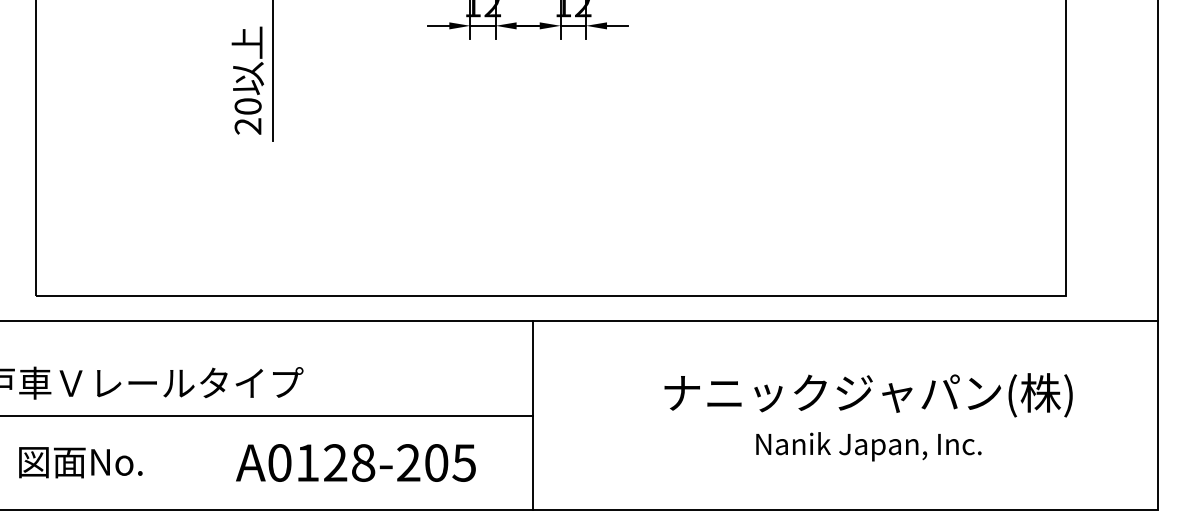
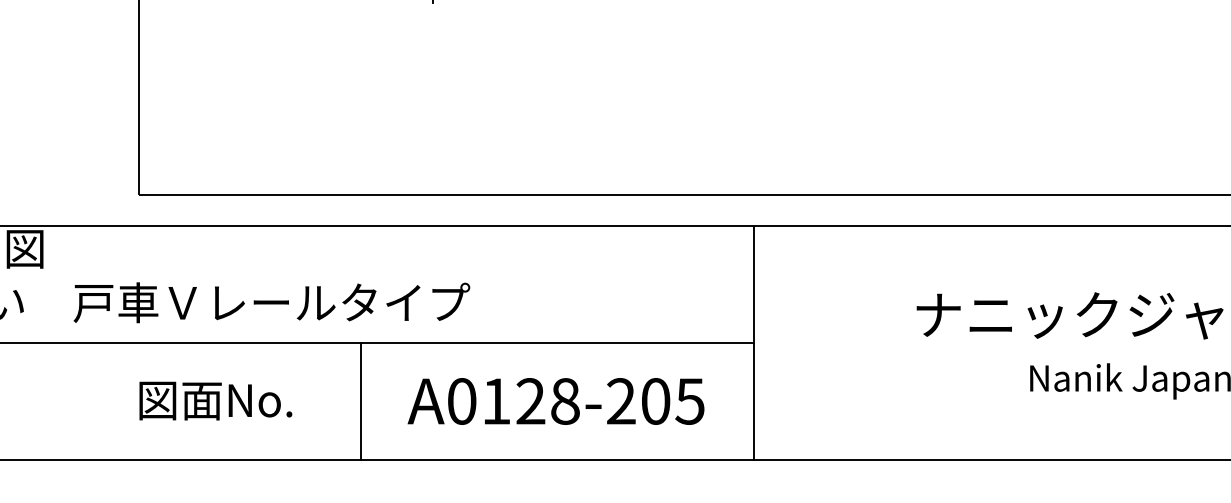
text: (80, 462) -> (215, 400), moved
line: (215, 462) -> (361, 400), added
text: (355, 462) -> (555, 400), moved

